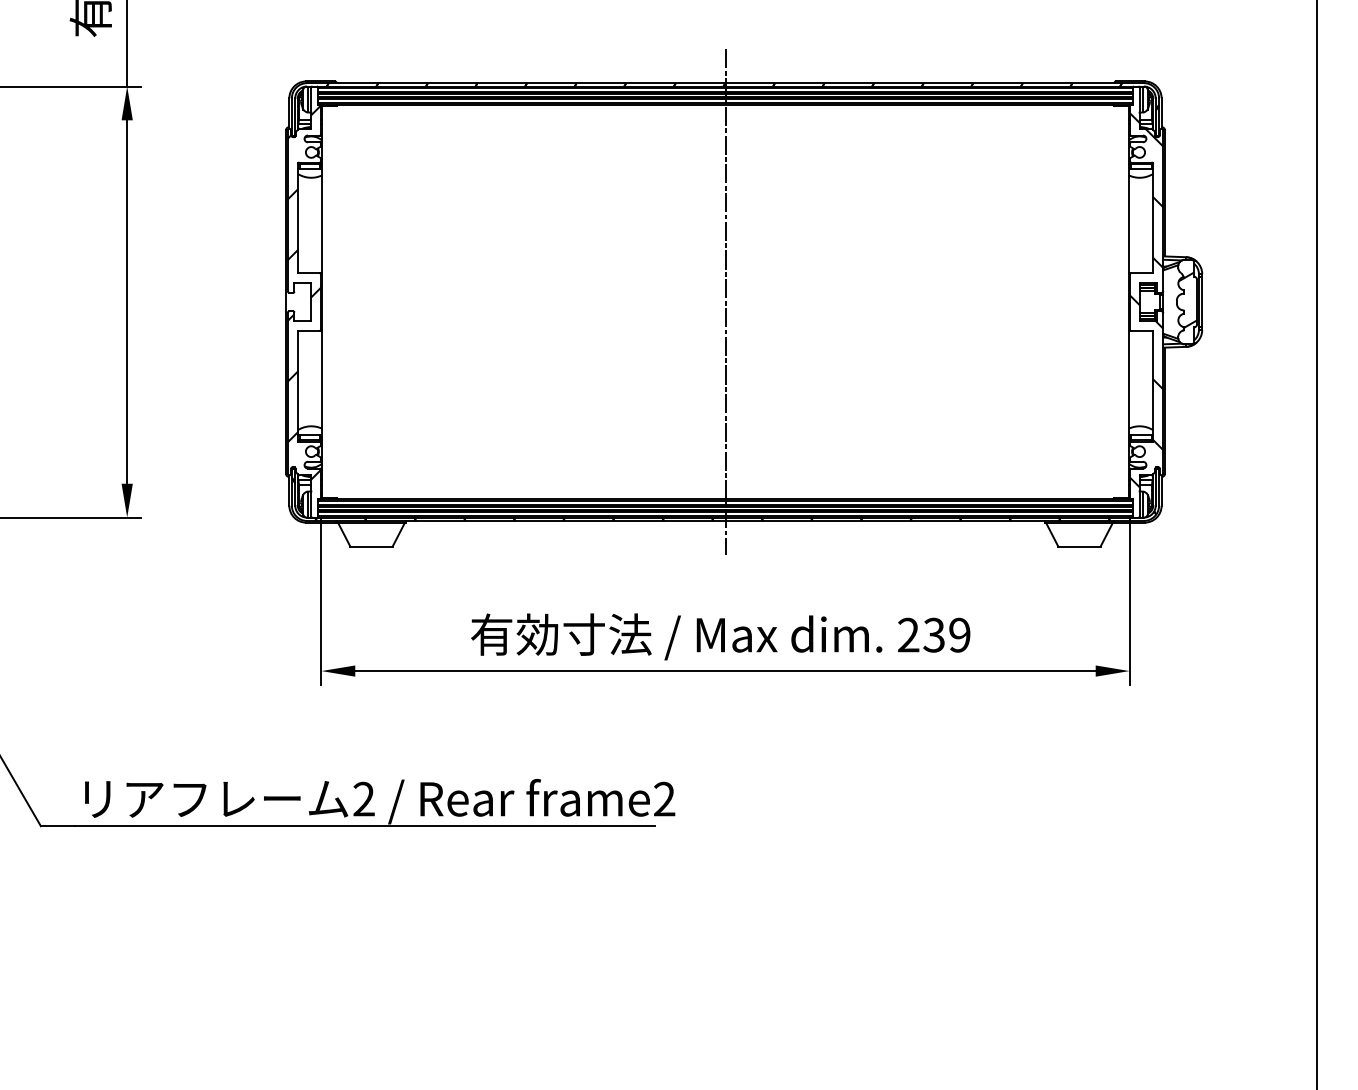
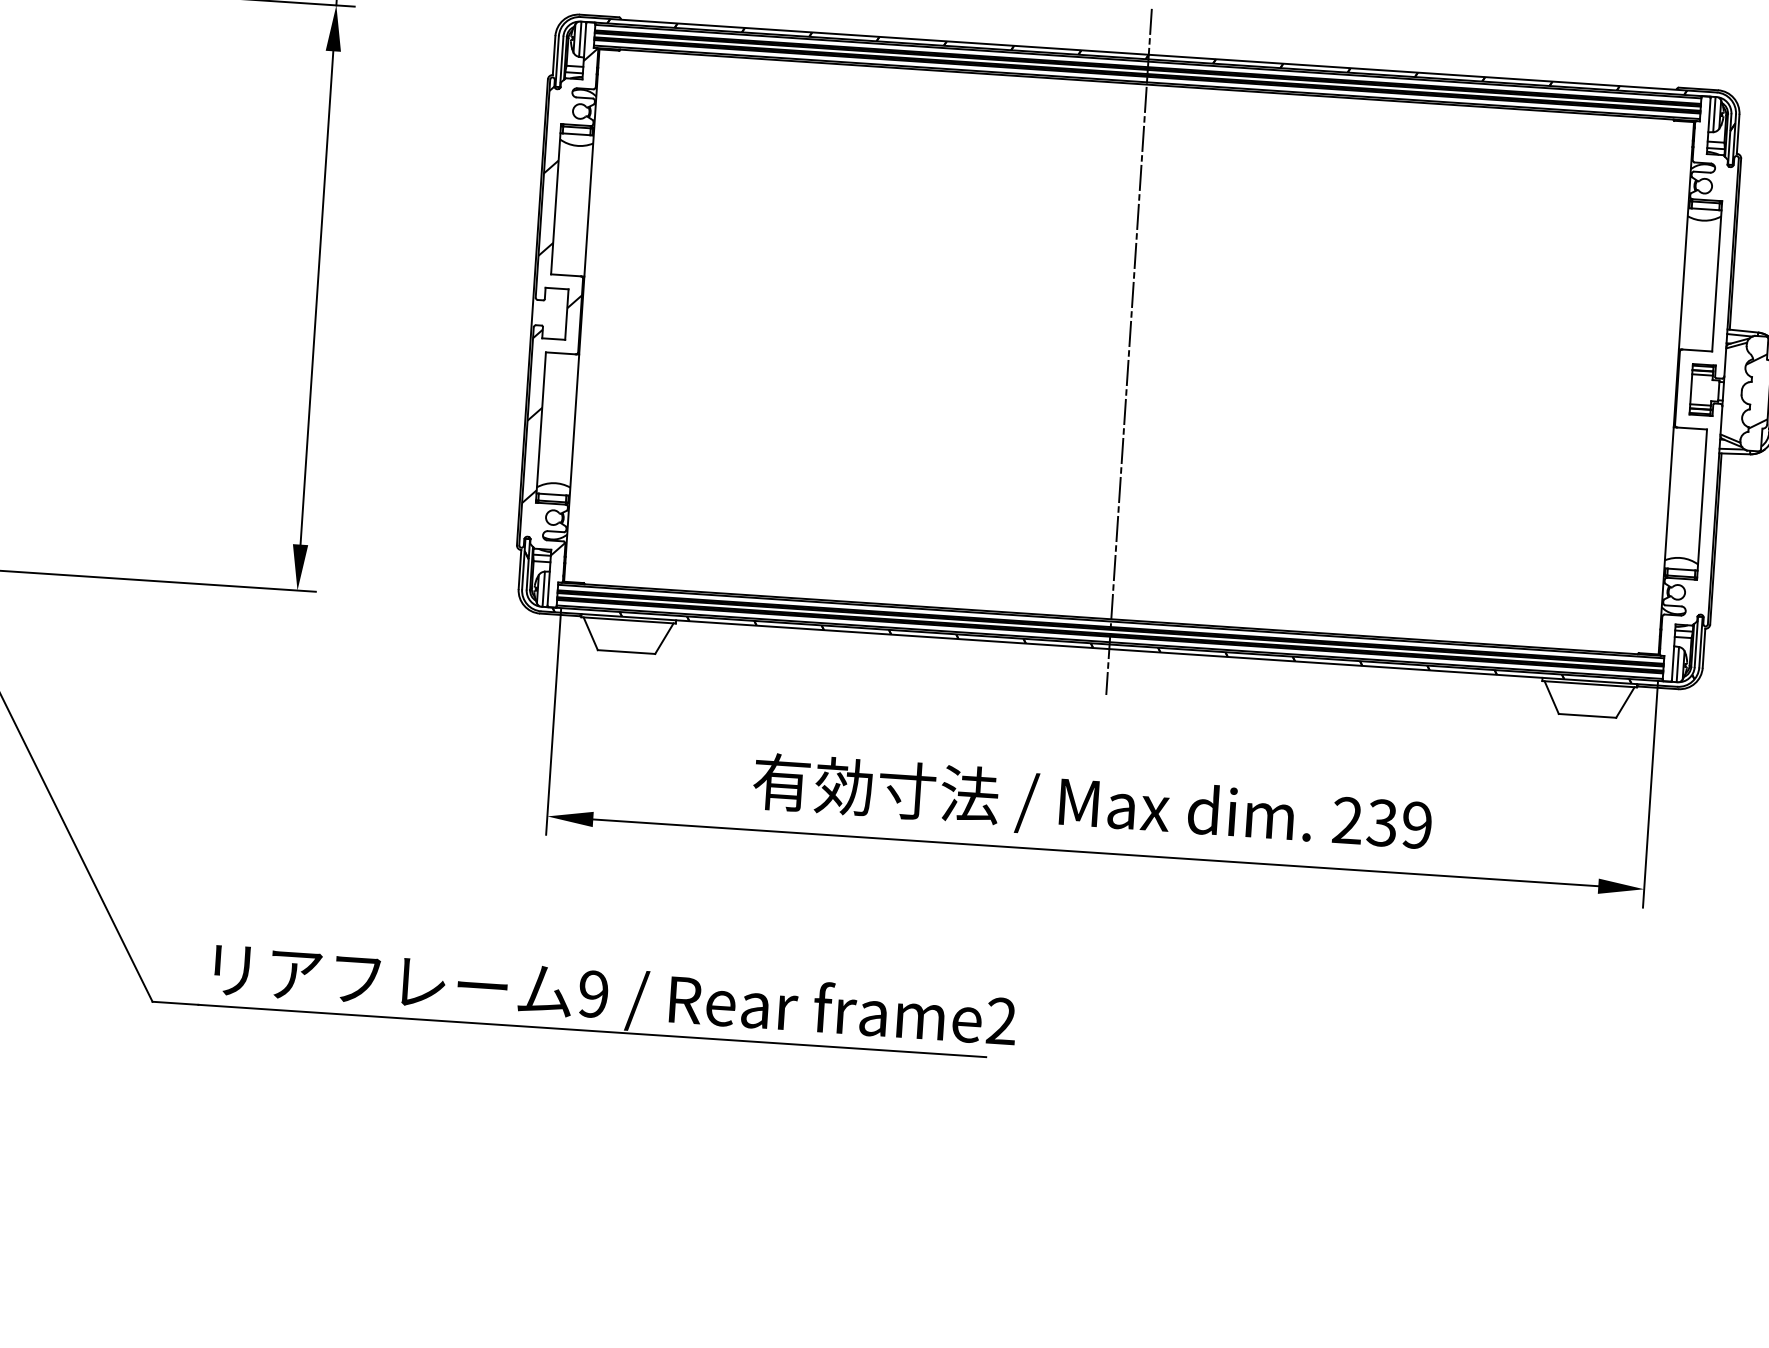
hatch: (1146, 299) -> (1700, 386), removed
text: (363, 799) -> (592, 994), 2 -> 9

